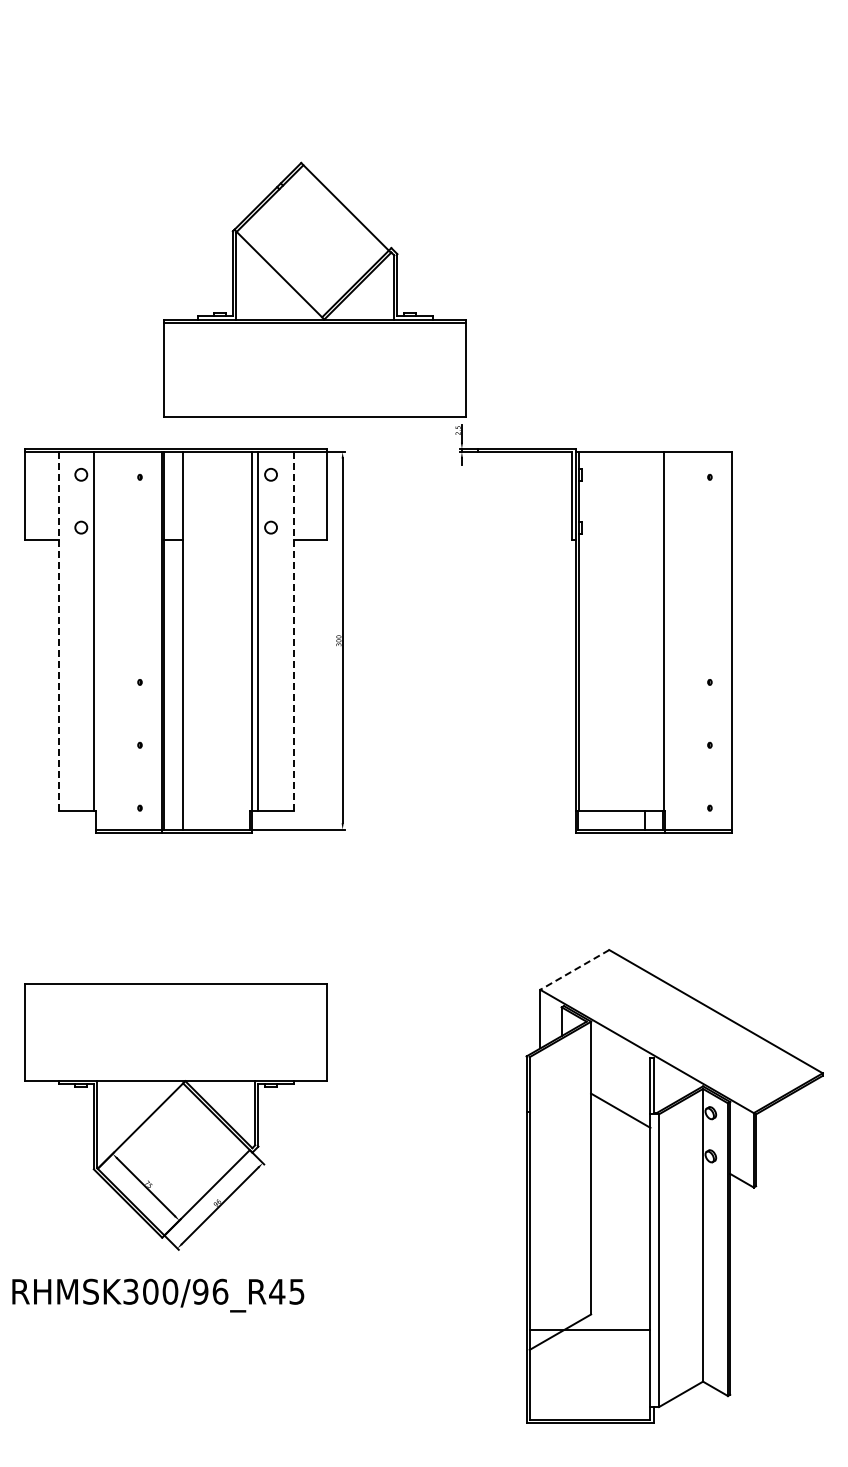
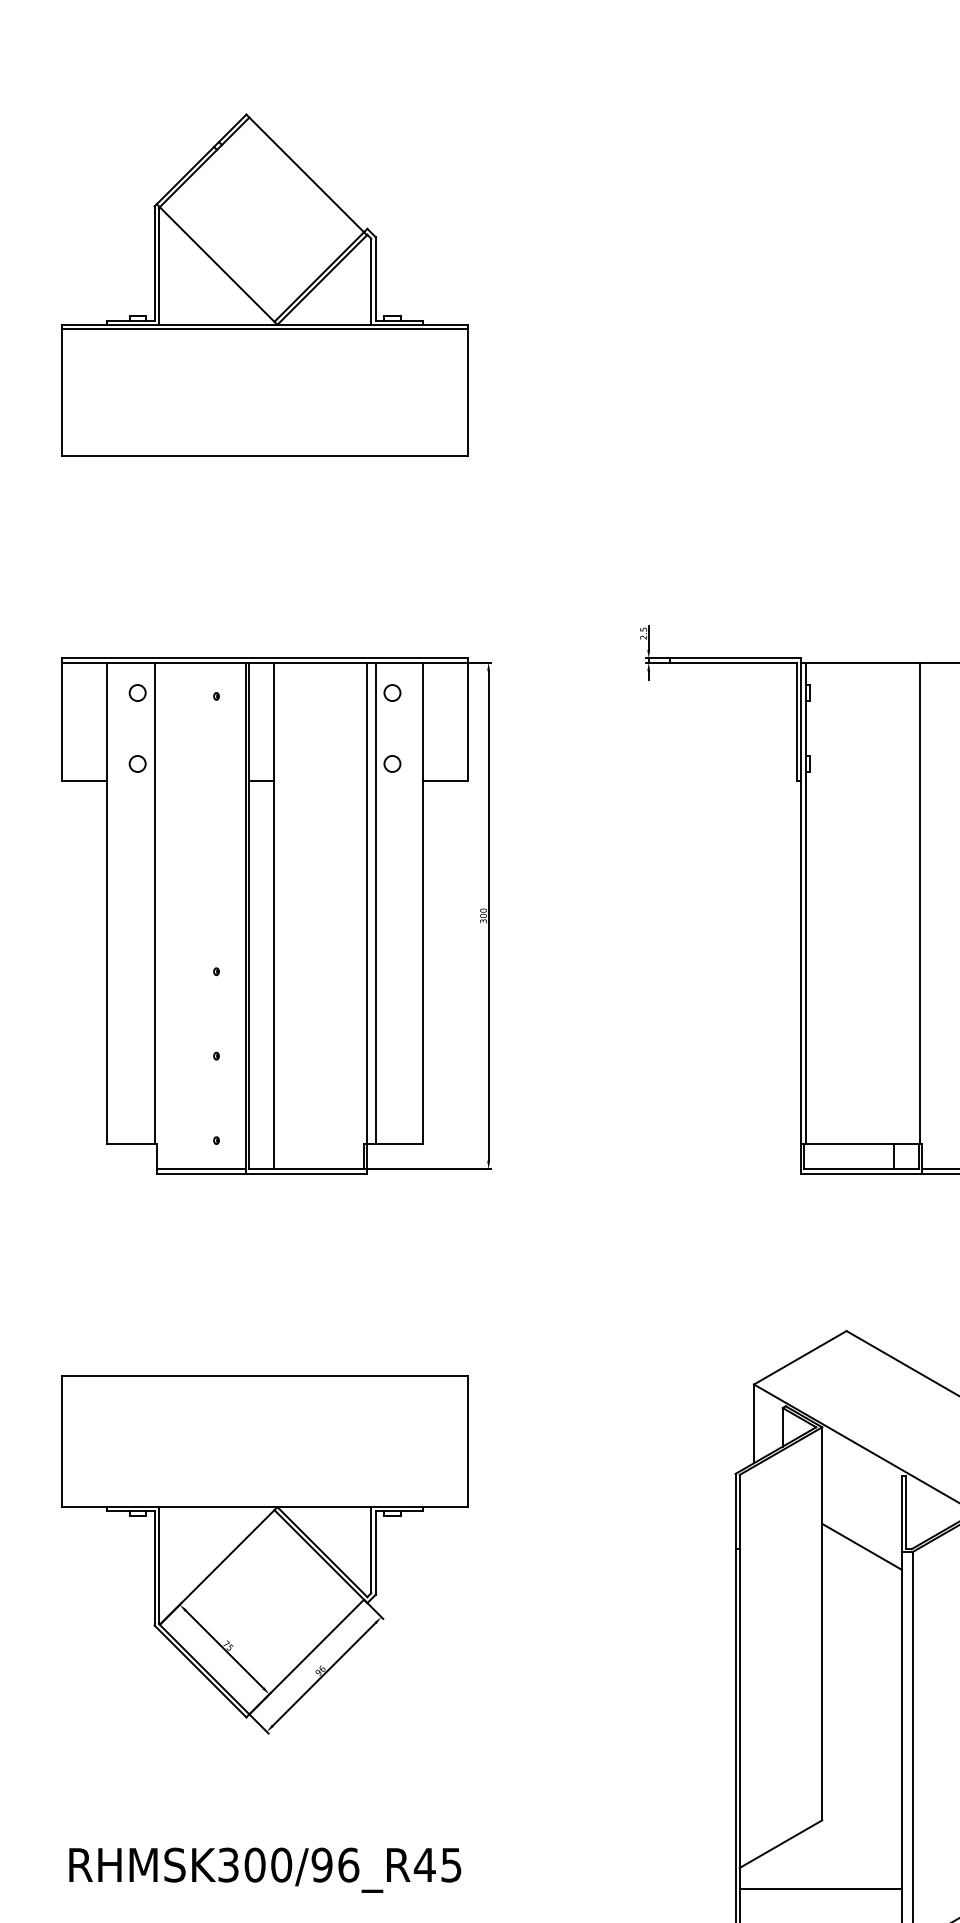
part: (314, 289) -> (264, 284), moved
line: (58, 631) -> (107, 903), dashed -> solid
line: (293, 631) -> (422, 903), dashed -> solid
line: (574, 969) -> (799, 1357), dashed -> solid
text: (158, 1295) -> (265, 1870), moved
line: (589, 1329) -> (820, 1888), moved

